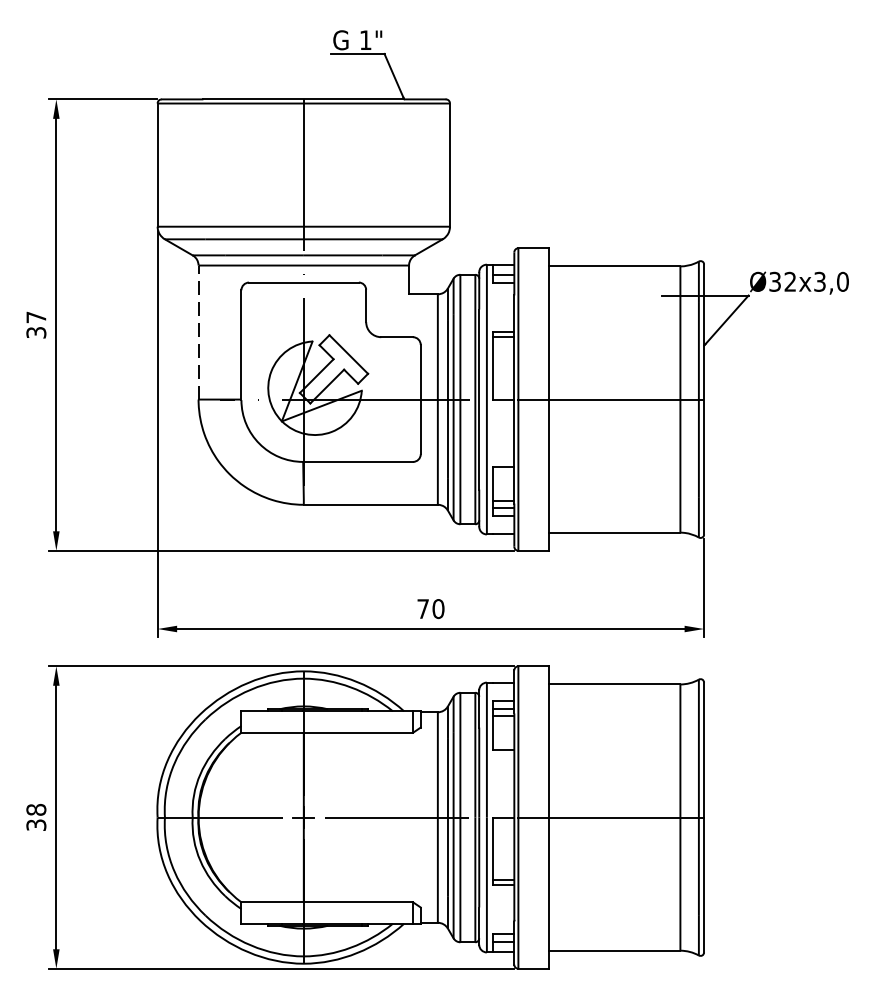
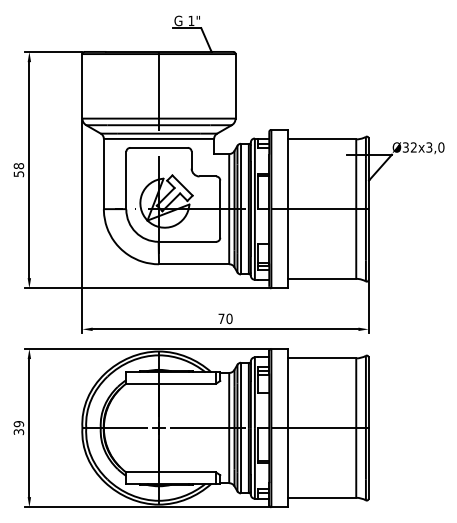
text: (35, 323) -> (18, 169), 37 -> 58
line: (197, 331) -> (103, 173), dashed -> solid
text: (37, 810) -> (19, 424), 38 -> 39

